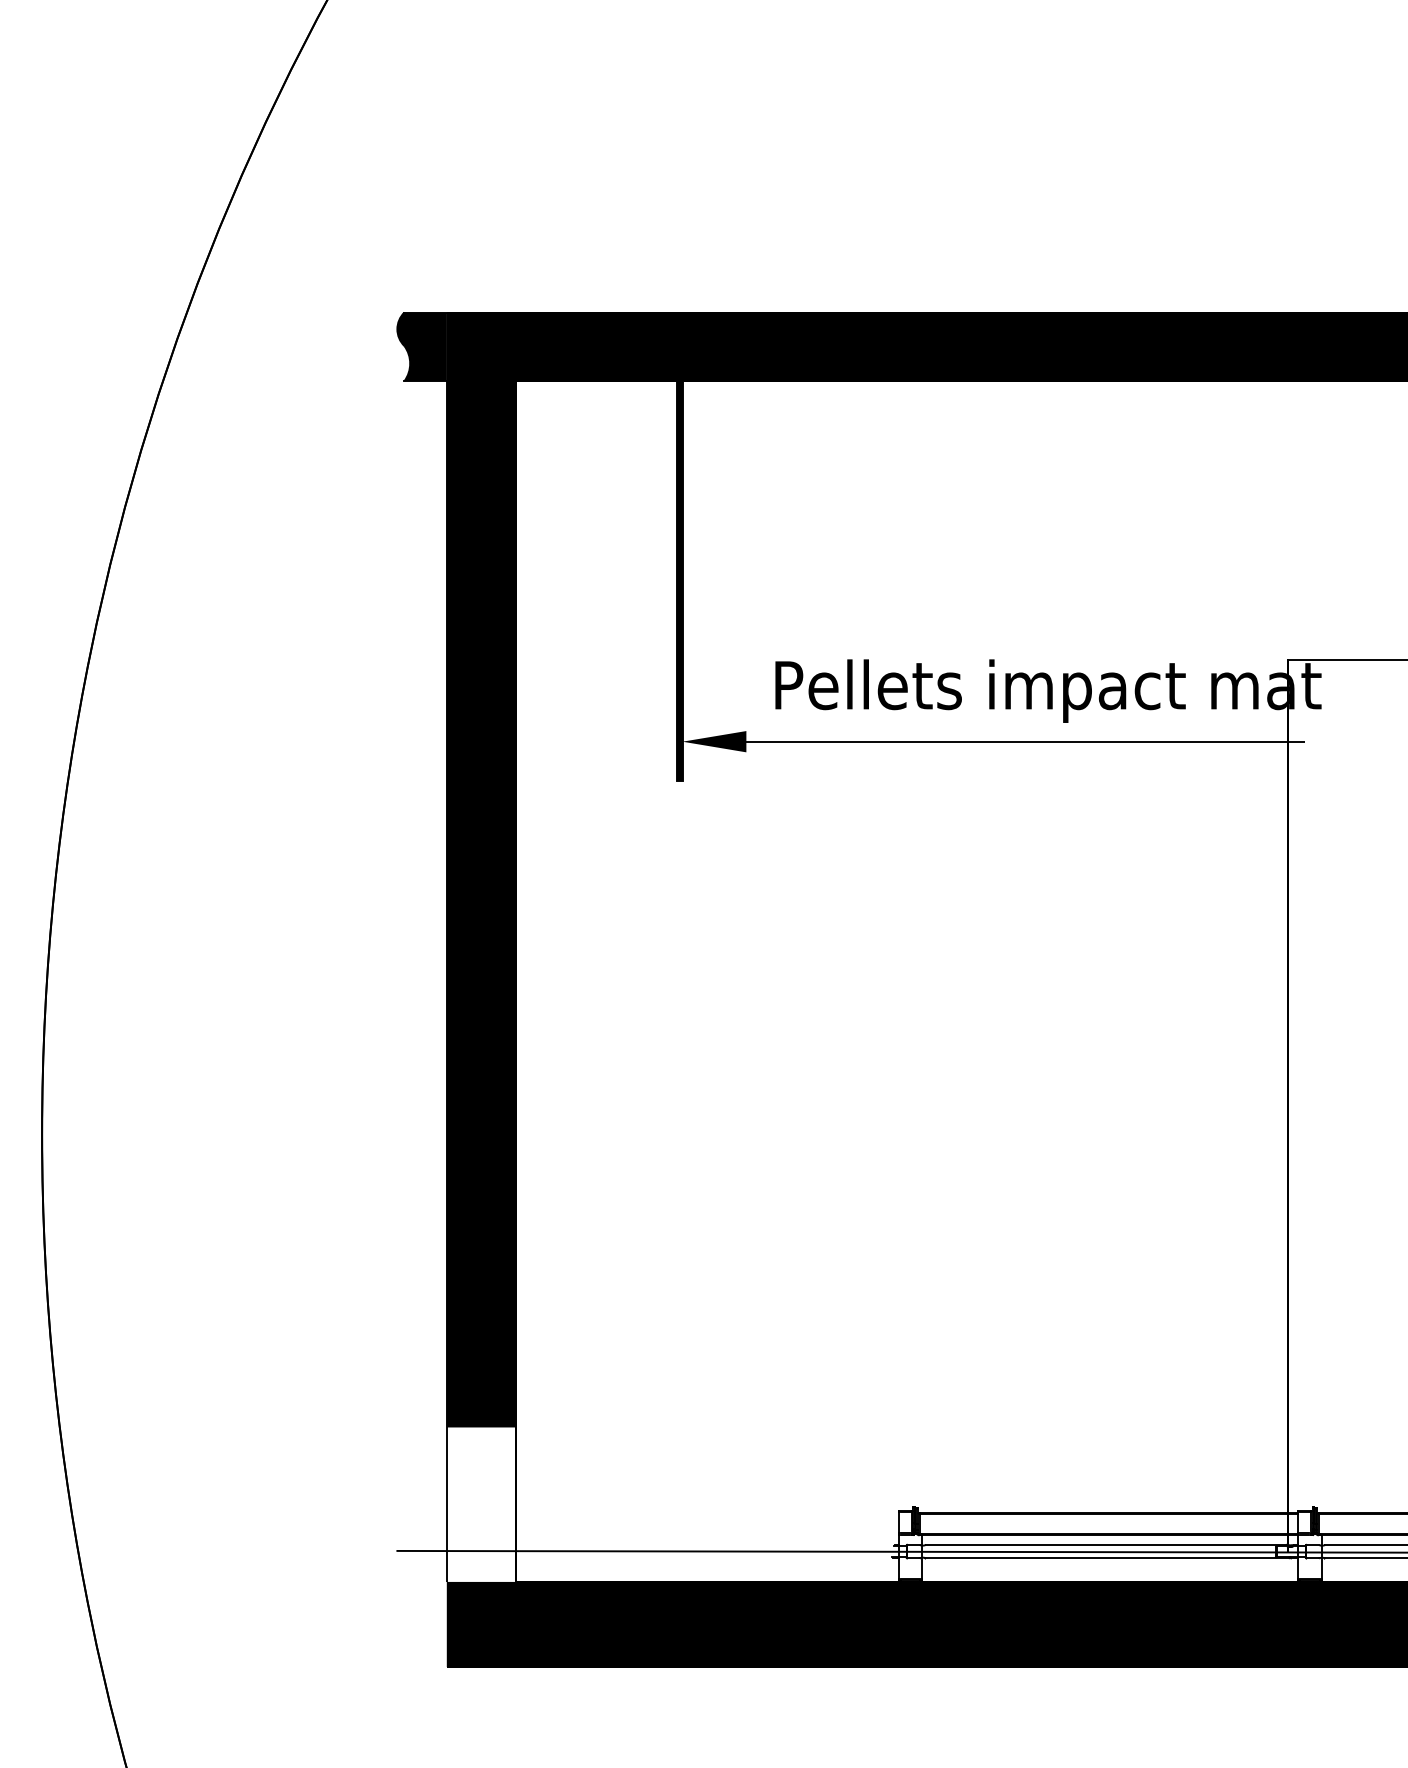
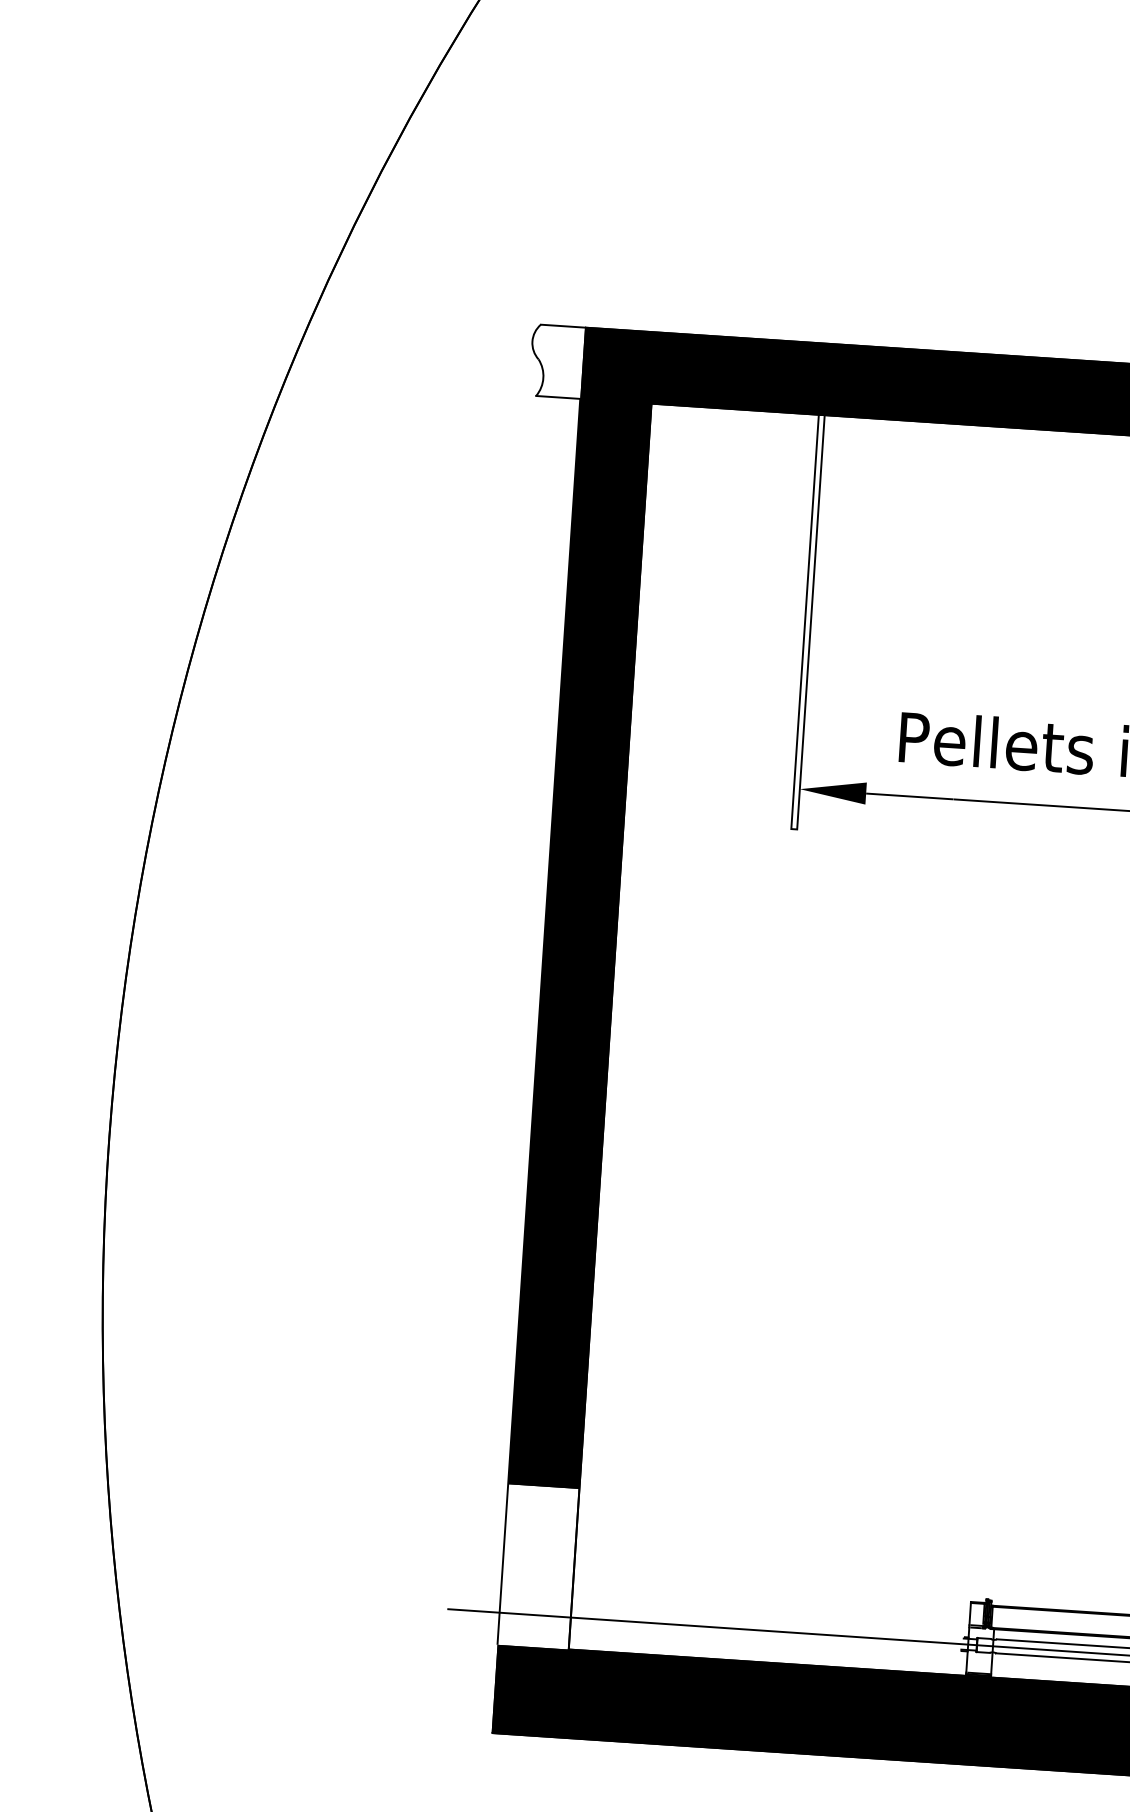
fill: (421, 346) -> (556, 361), removed
fill: (679, 580) -> (807, 621), removed

